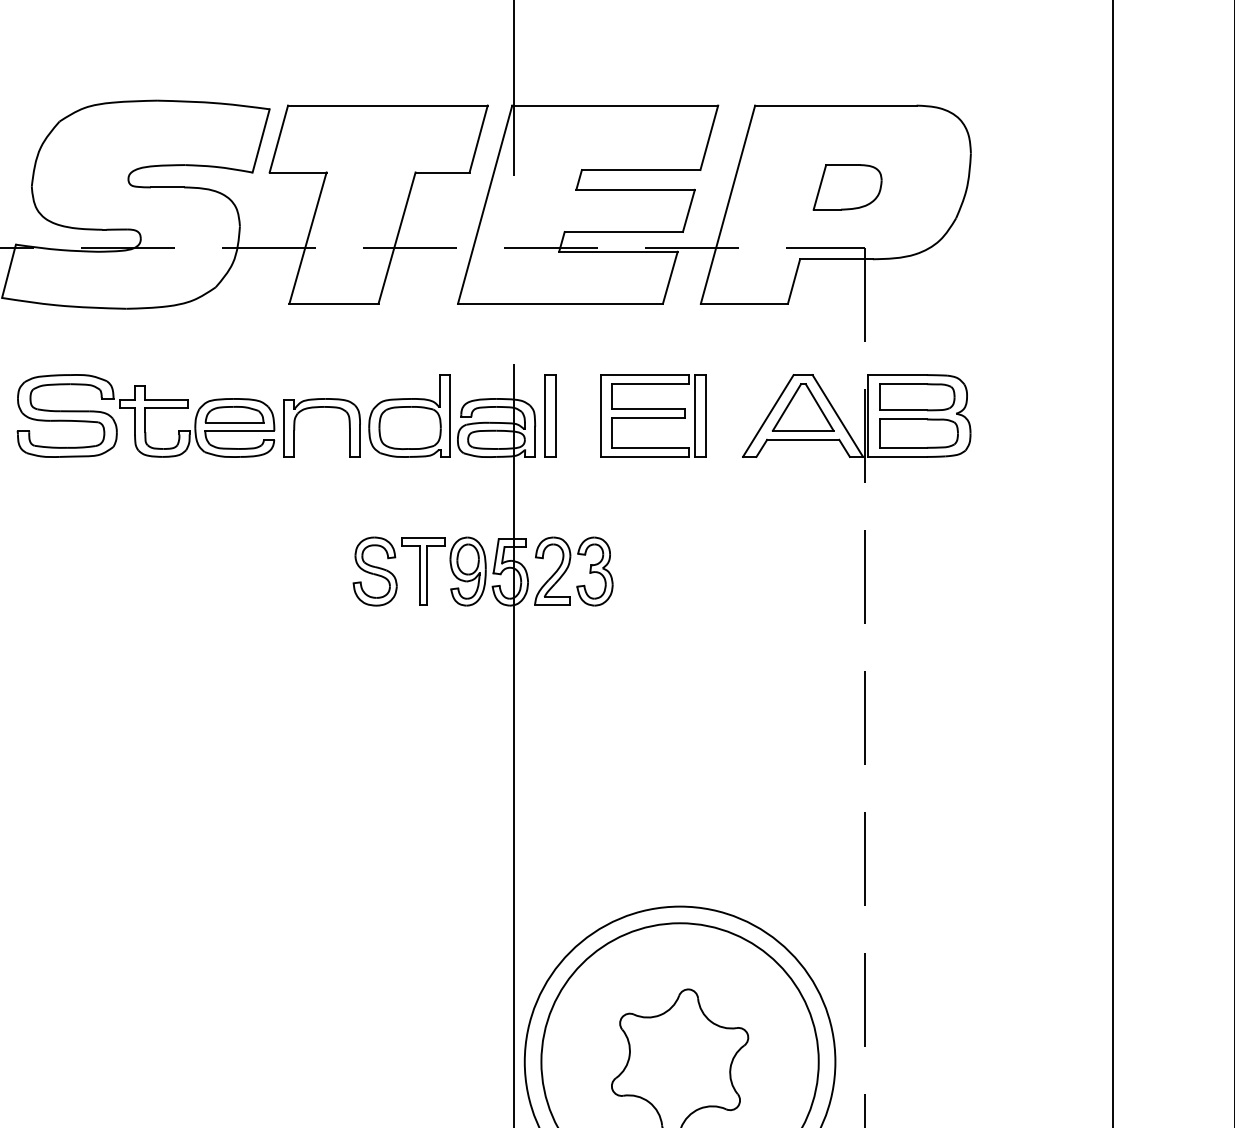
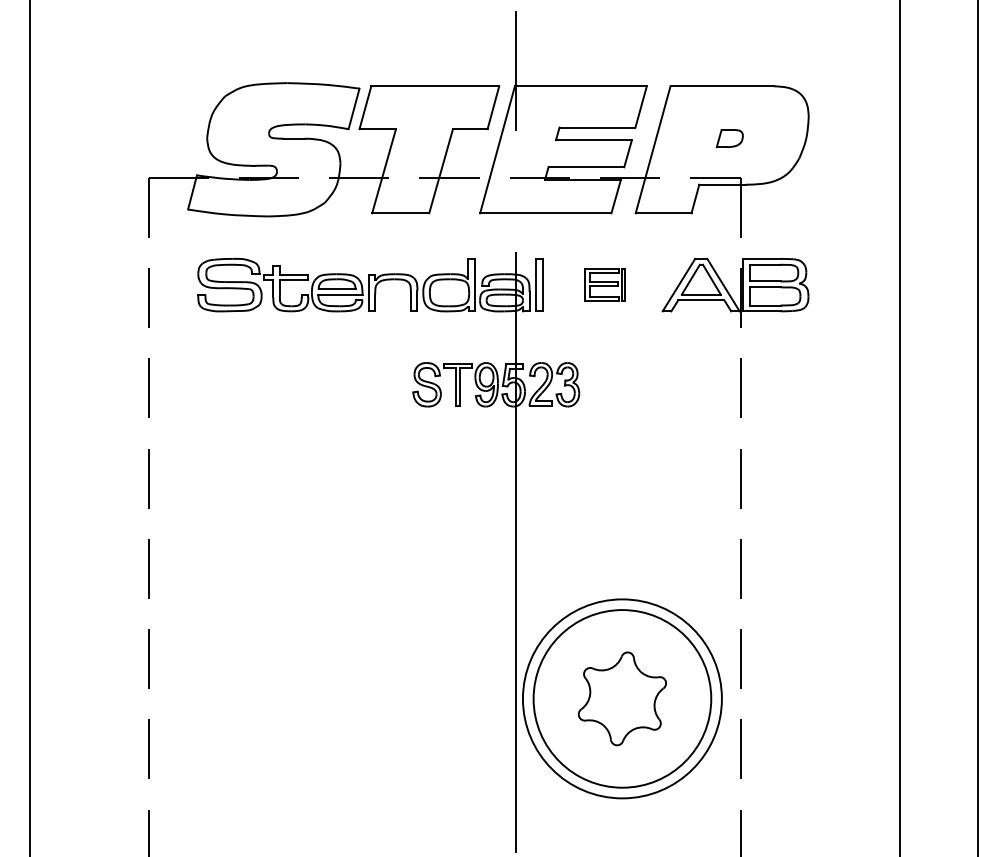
part: (847, 187) -> (729, 138), size x0.6
part: (653, 415) -> (605, 284), size x0.6

